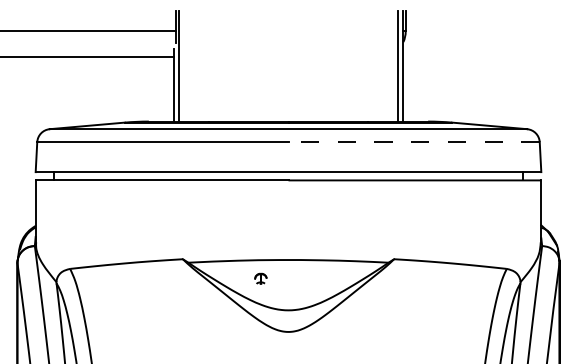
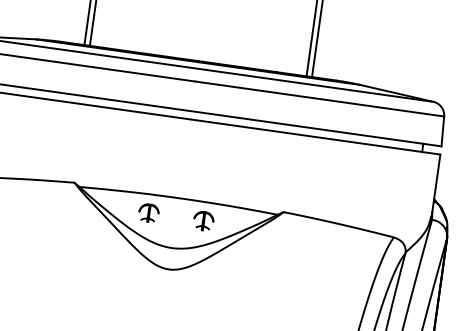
line: (414, 142) -> (320, 99), dashed -> solid
part: (260, 278) -> (148, 212), size x1.67
part: (315, 279) -> (202, 221), added

